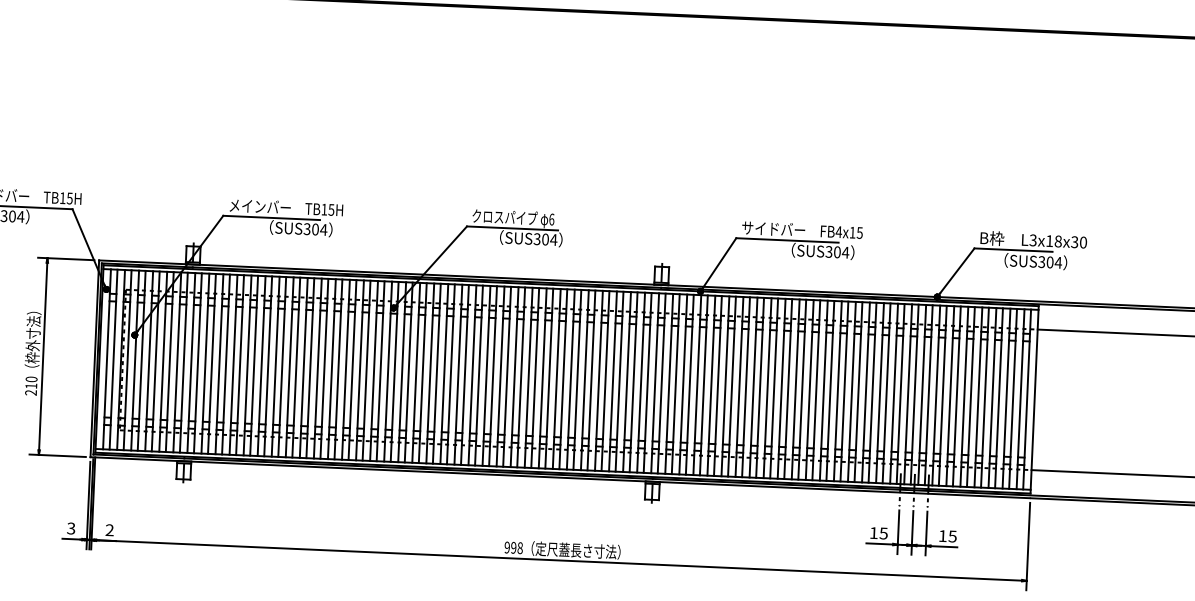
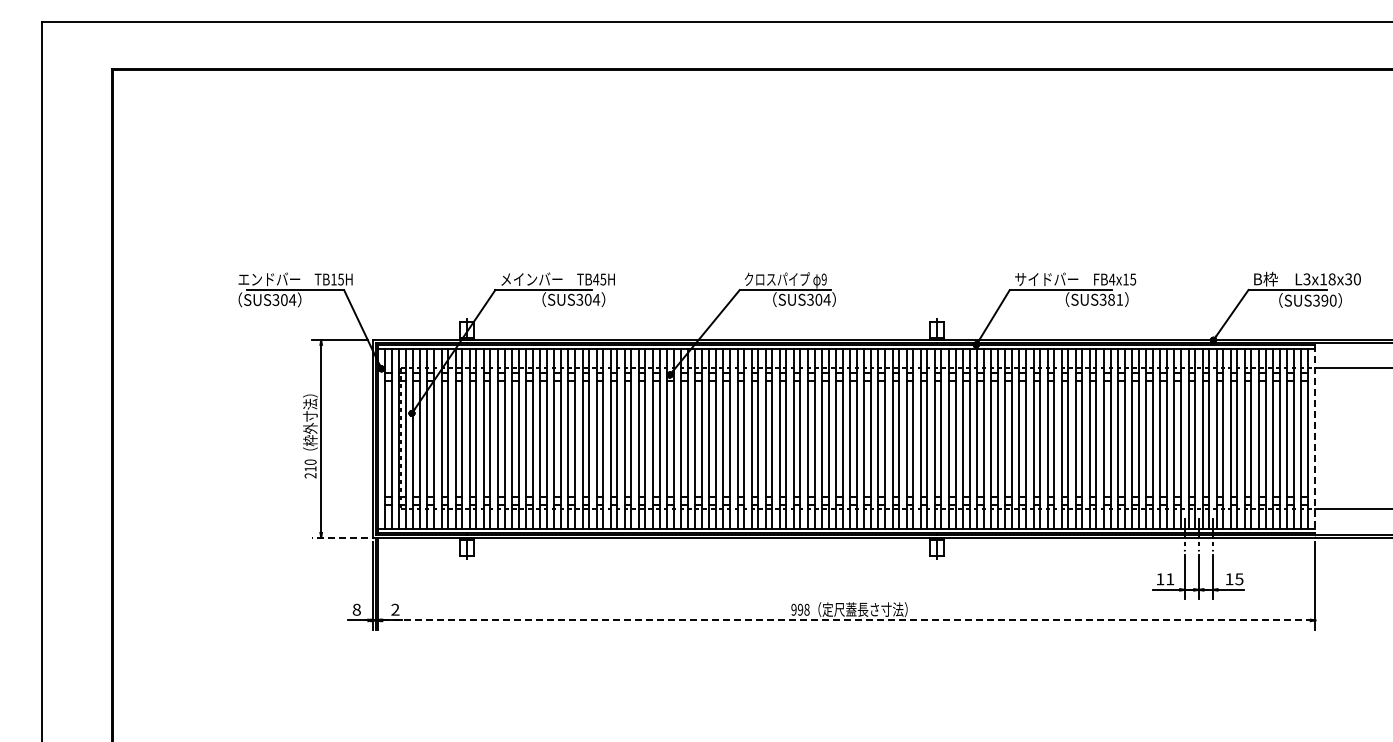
text: (324, 209) -> (596, 279), TB15H -> TB45H
text: (551, 219) -> (823, 279), 6 -> 9
text: (841, 252) -> (1115, 299), SUS304 -> SUS381
text: (1053, 262) -> (1328, 300), SUS304 -> SUS390
line: (1034, 399) -> (1315, 438), solid -> dashed
line: (57, 455) -> (339, 537), solid -> dashed
text: (70, 528) -> (356, 609), 3 -> 8
text: (884, 533) -> (1170, 579), 15 -> 11
line: (560, 560) -> (847, 620), solid -> dashed

